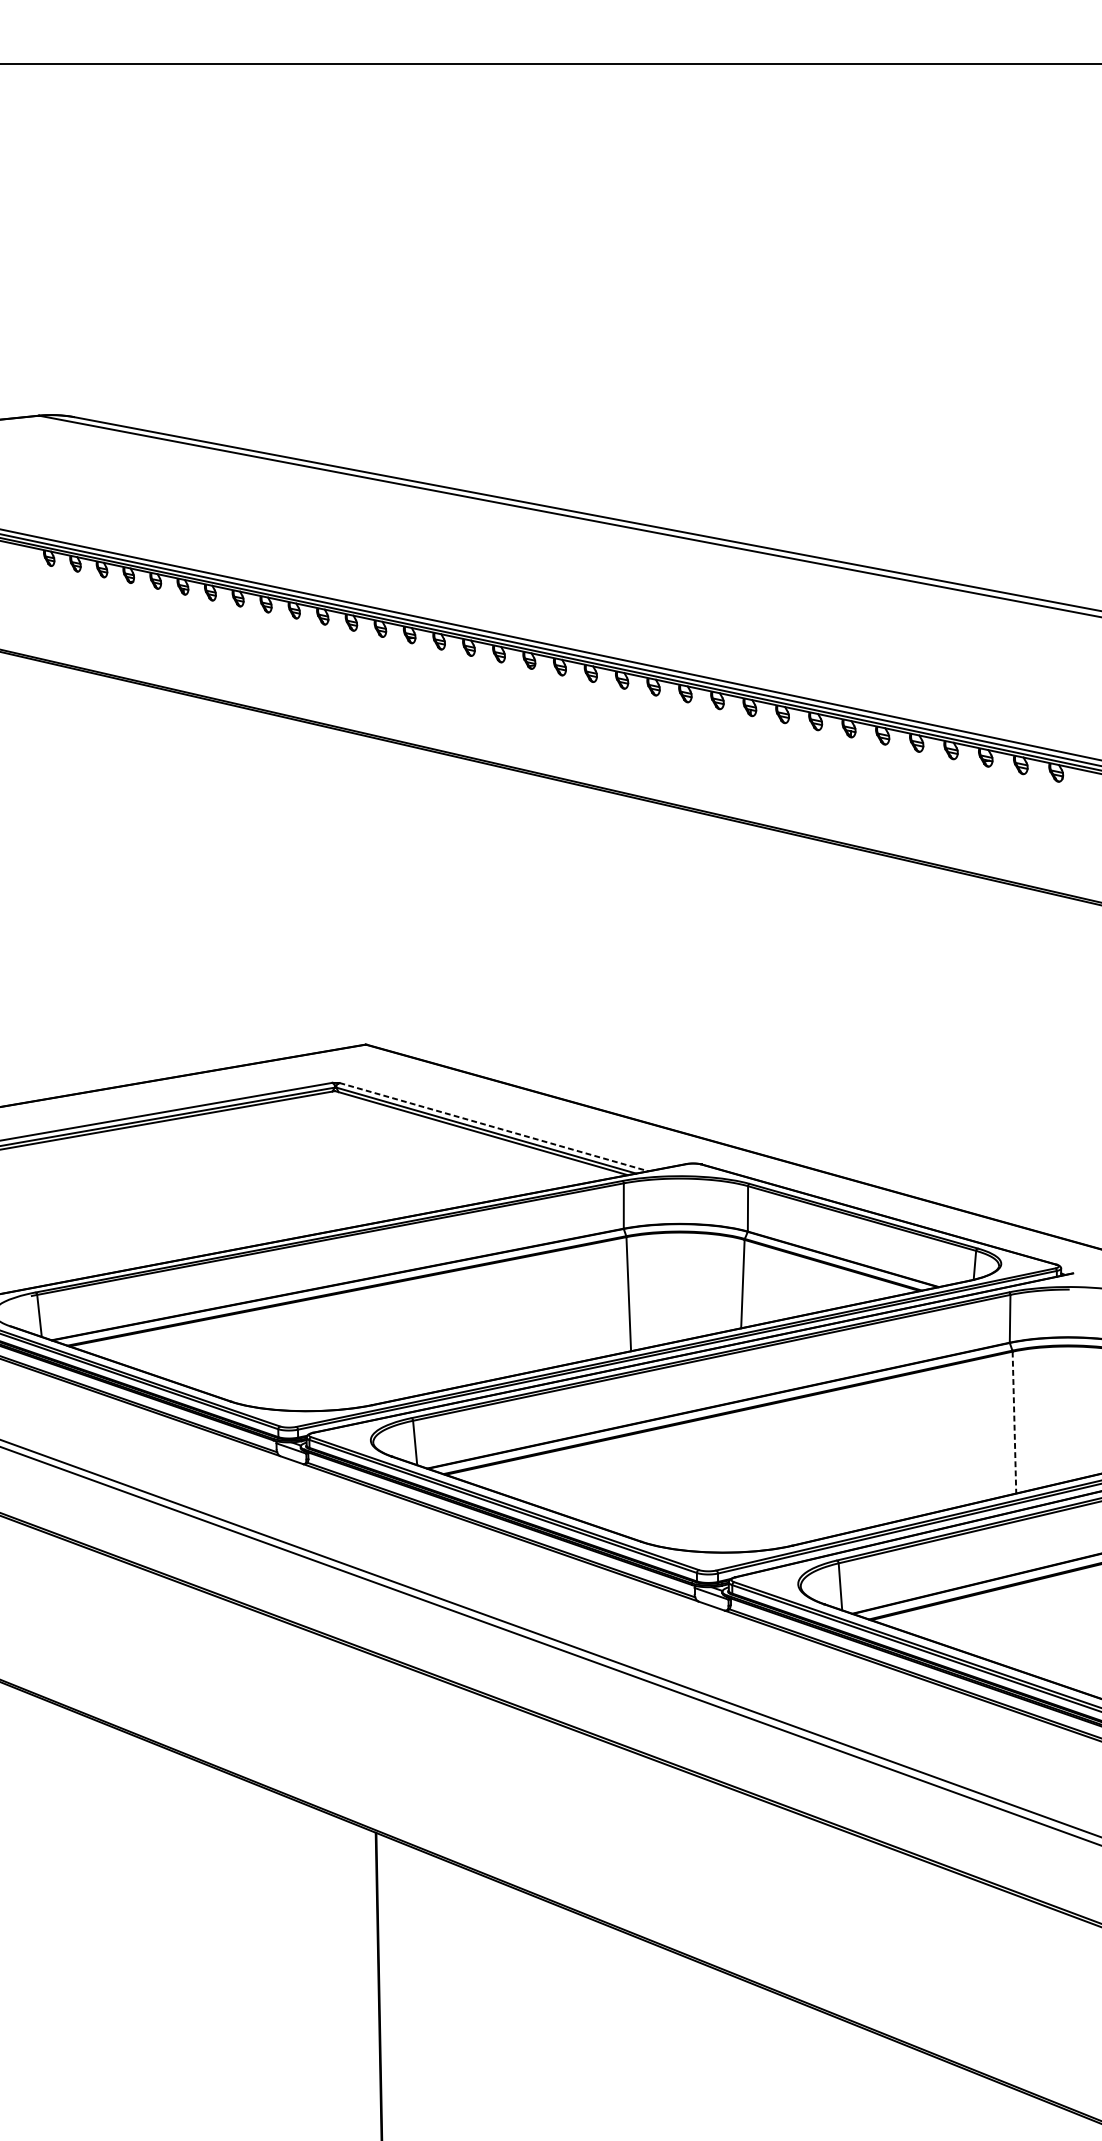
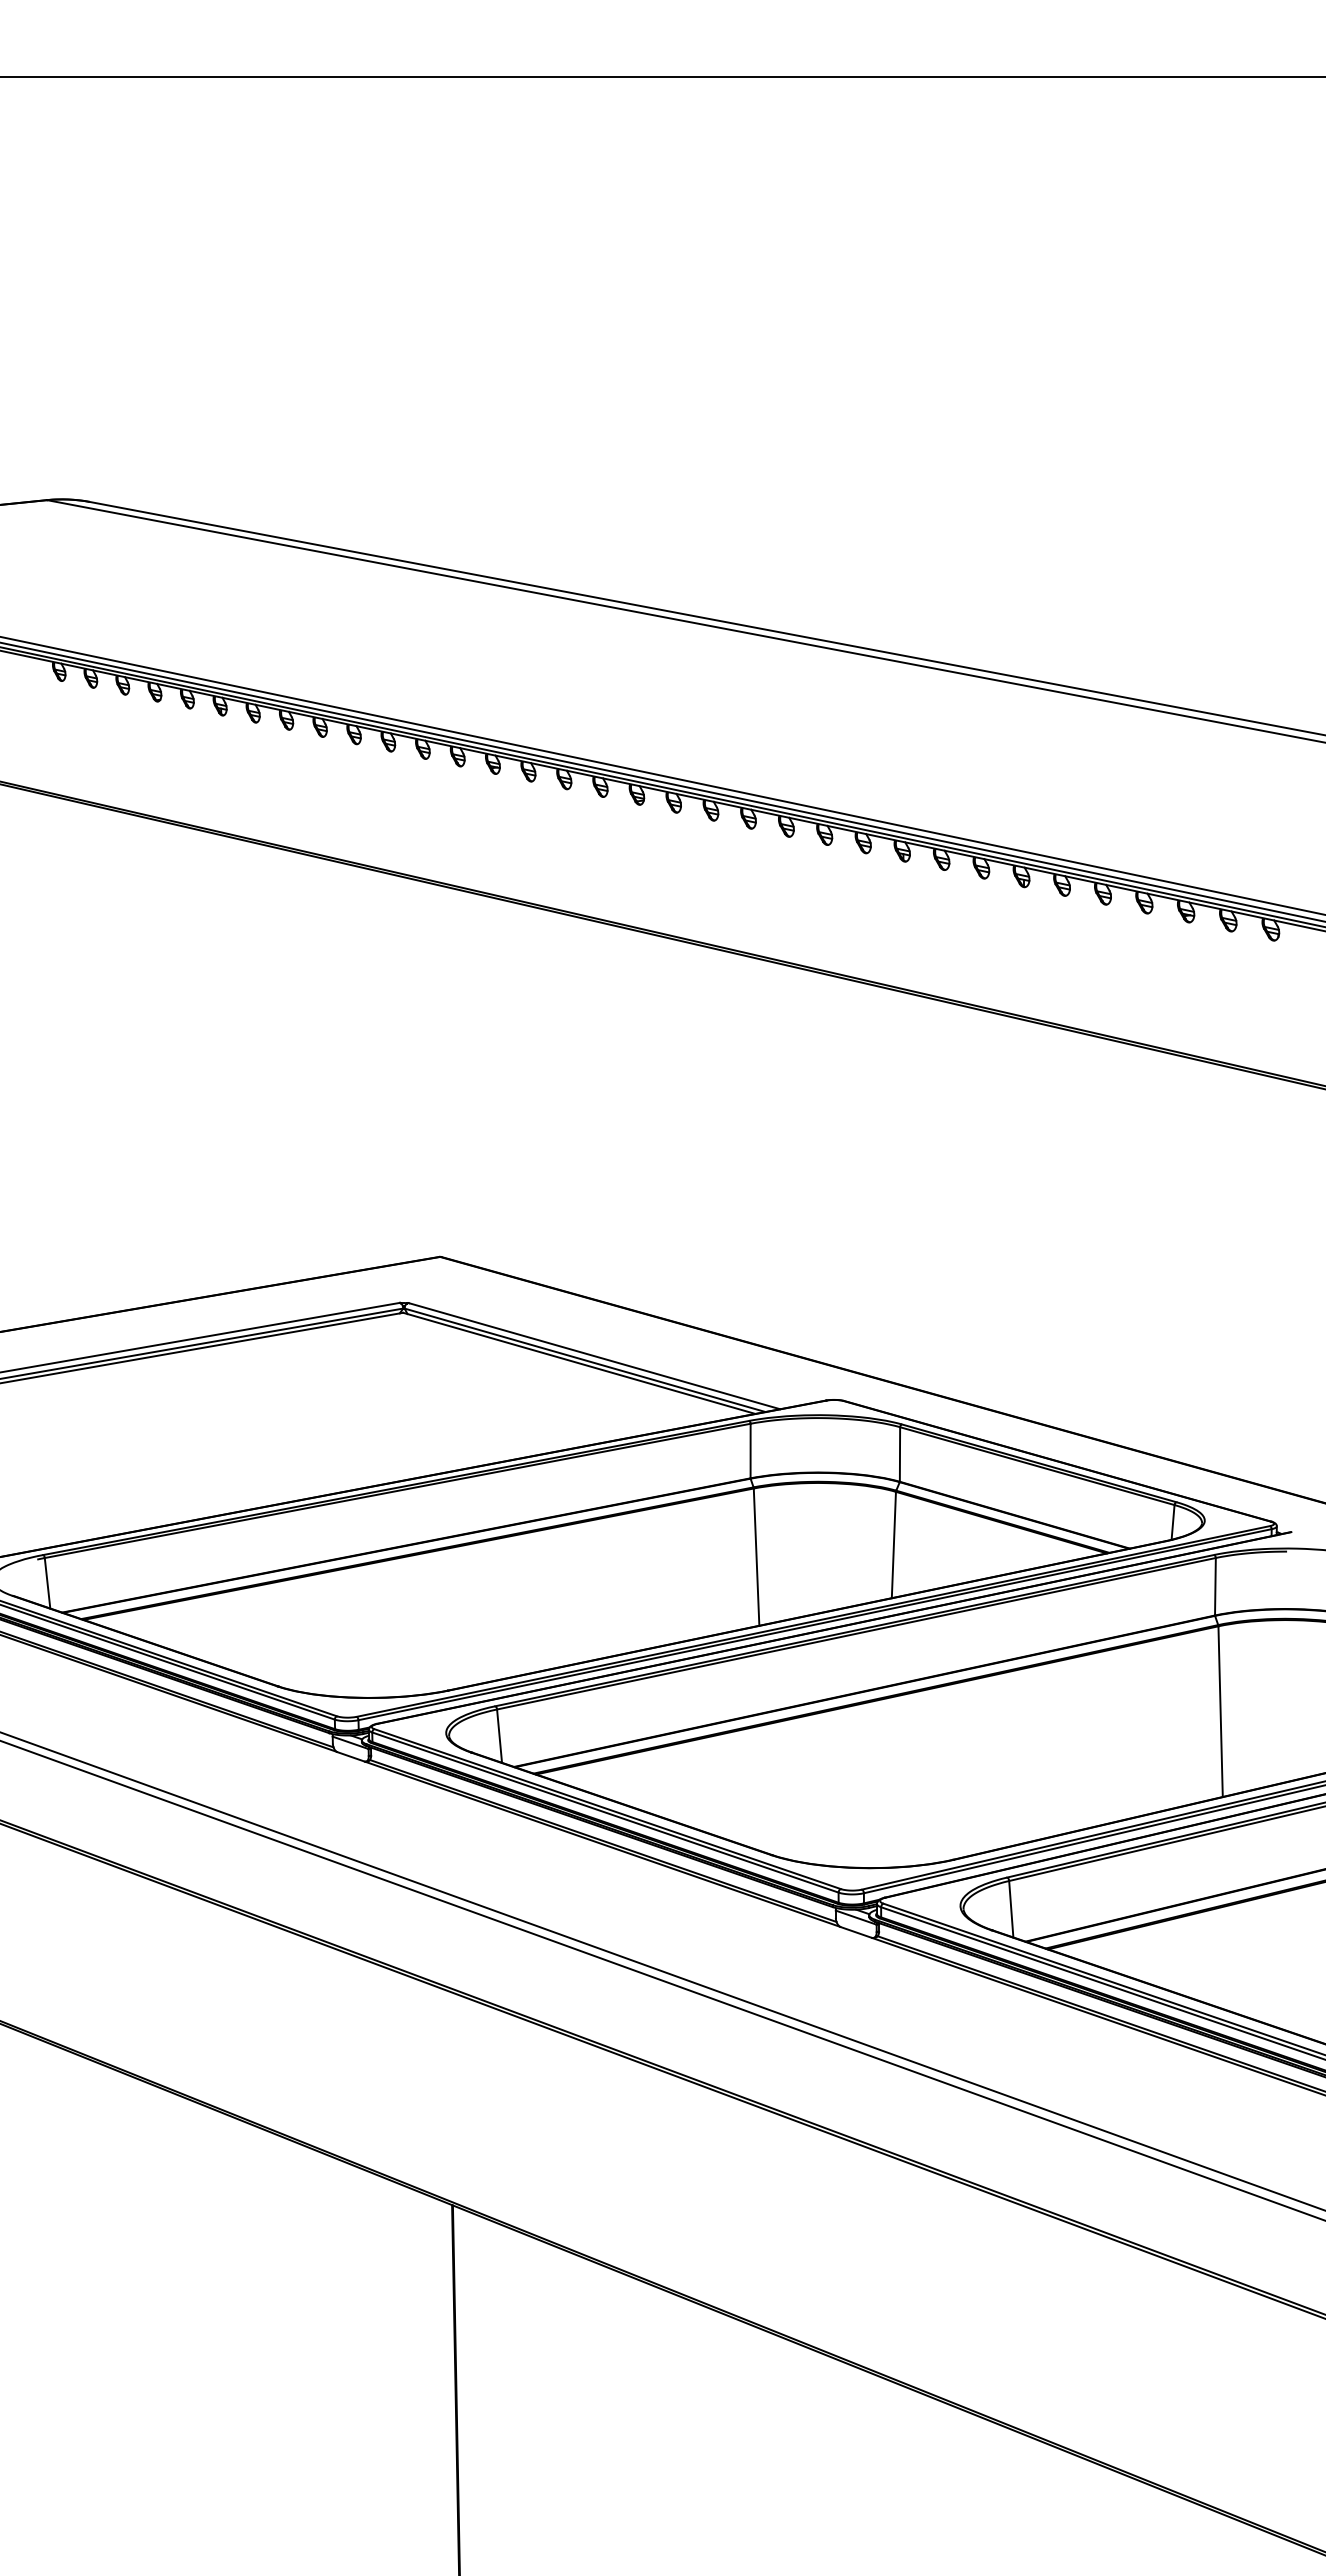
line: (494, 1127) -> (594, 1356), dashed -> solid
line: (1014, 1423) -> (1220, 1712), dashed -> solid

